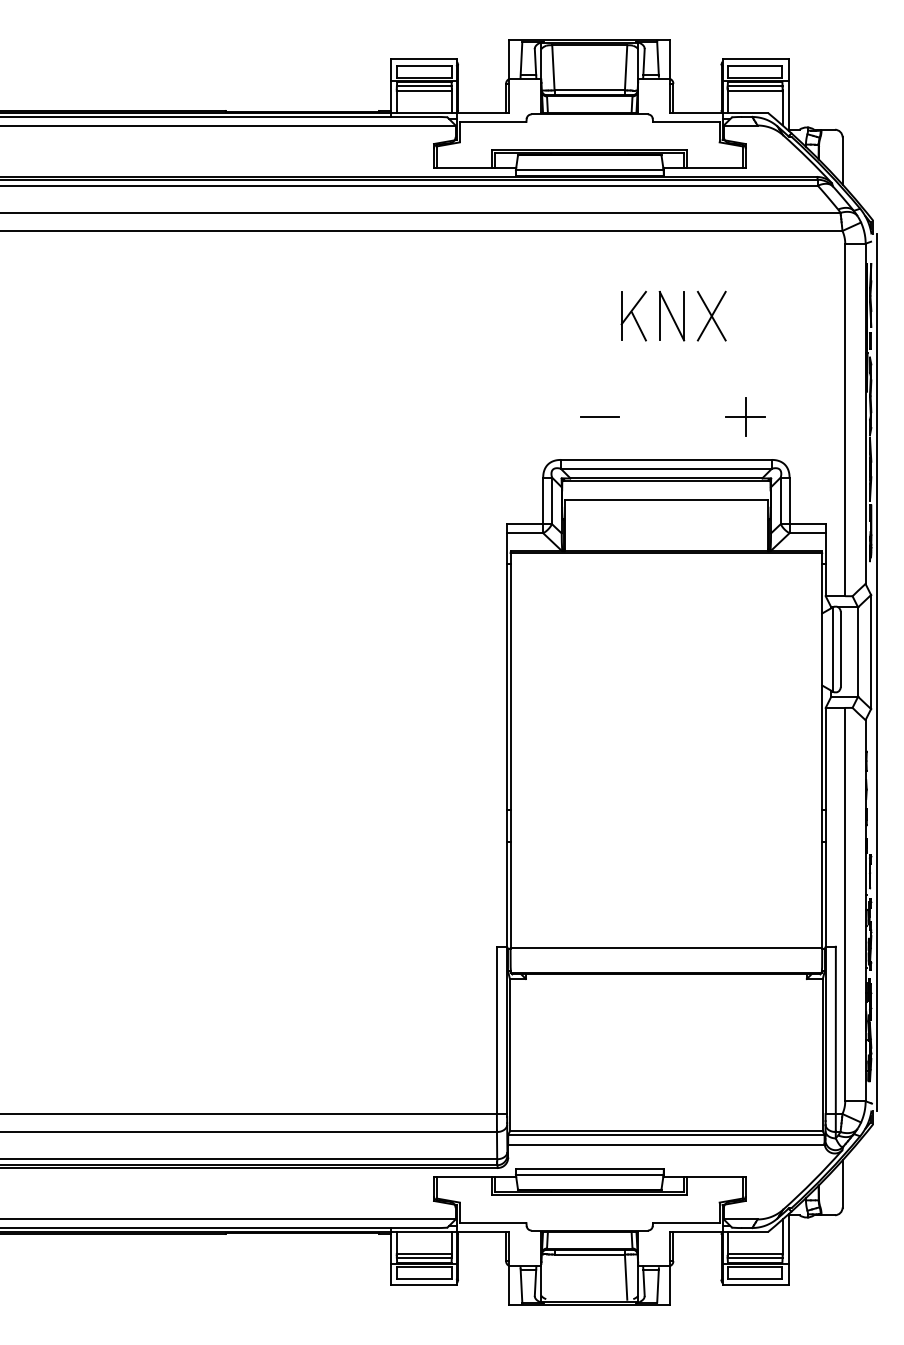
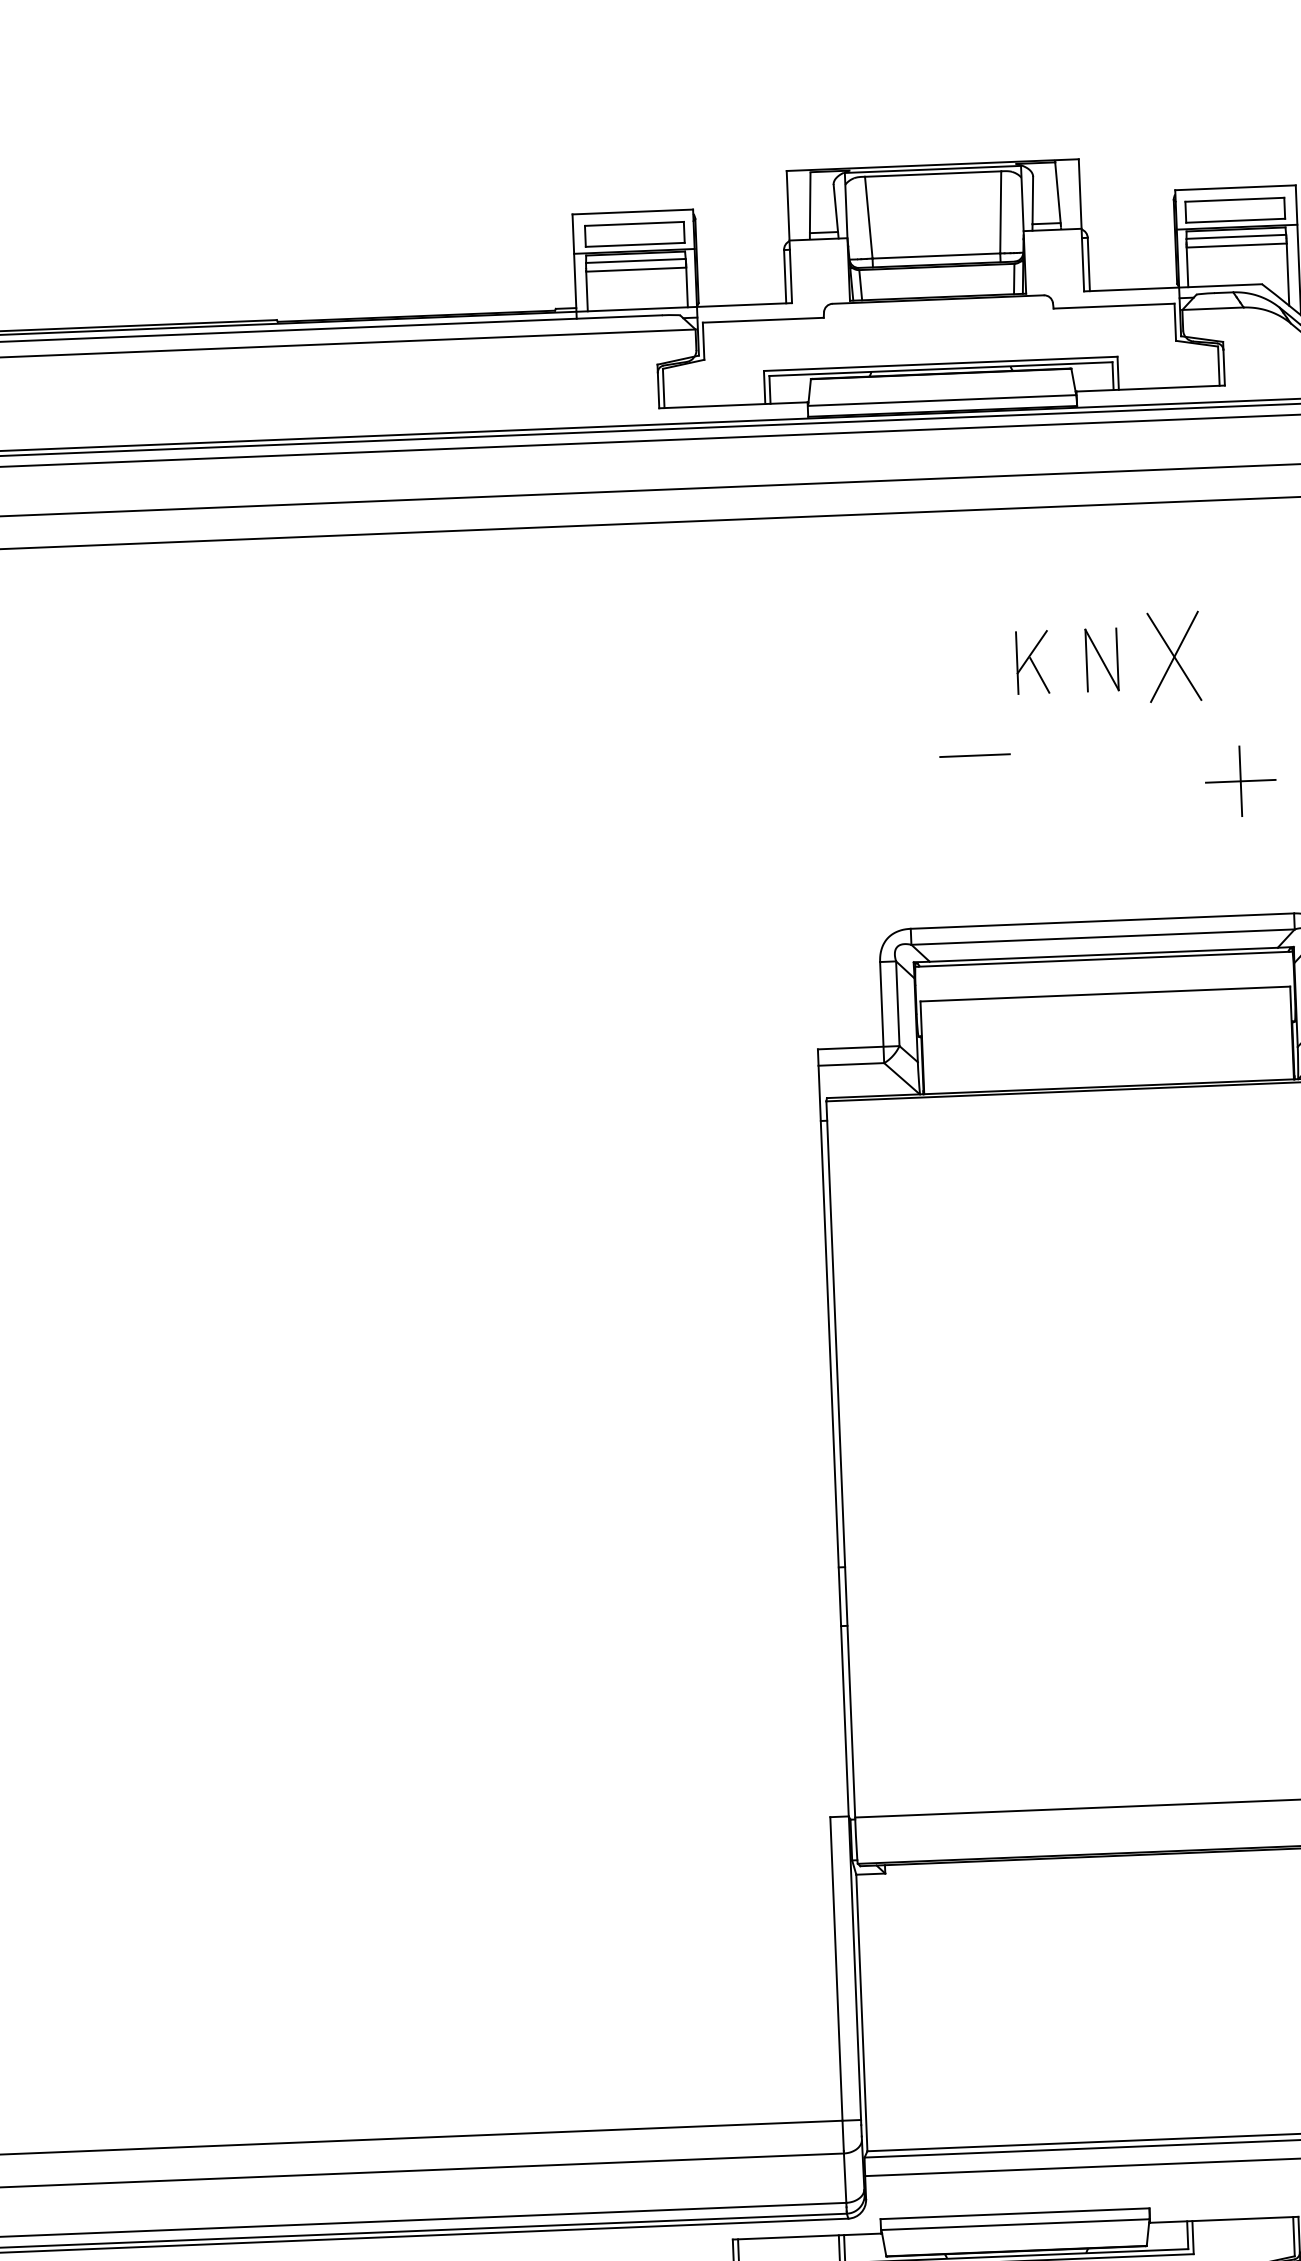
part: (633, 315) -> (1032, 661), size x0.7
part: (671, 316) -> (1101, 660), size x0.7
line: (599, 416) -> (974, 754), moved
part: (745, 416) -> (1240, 780), moved

